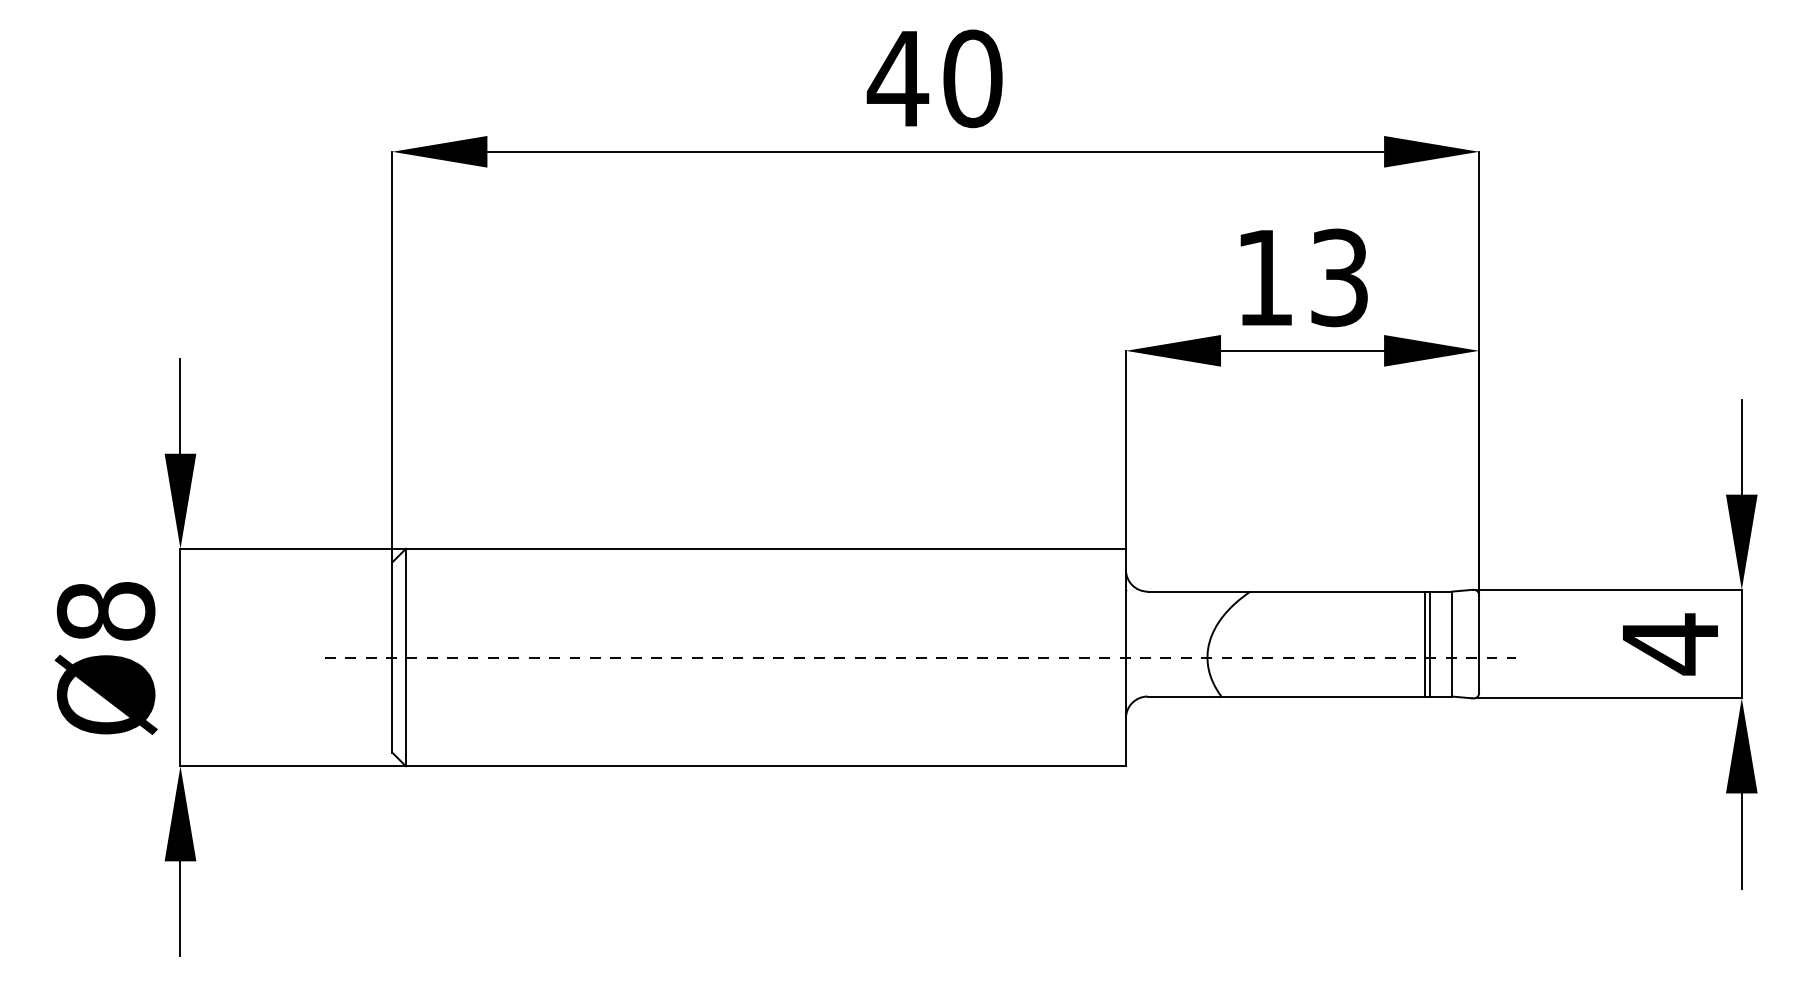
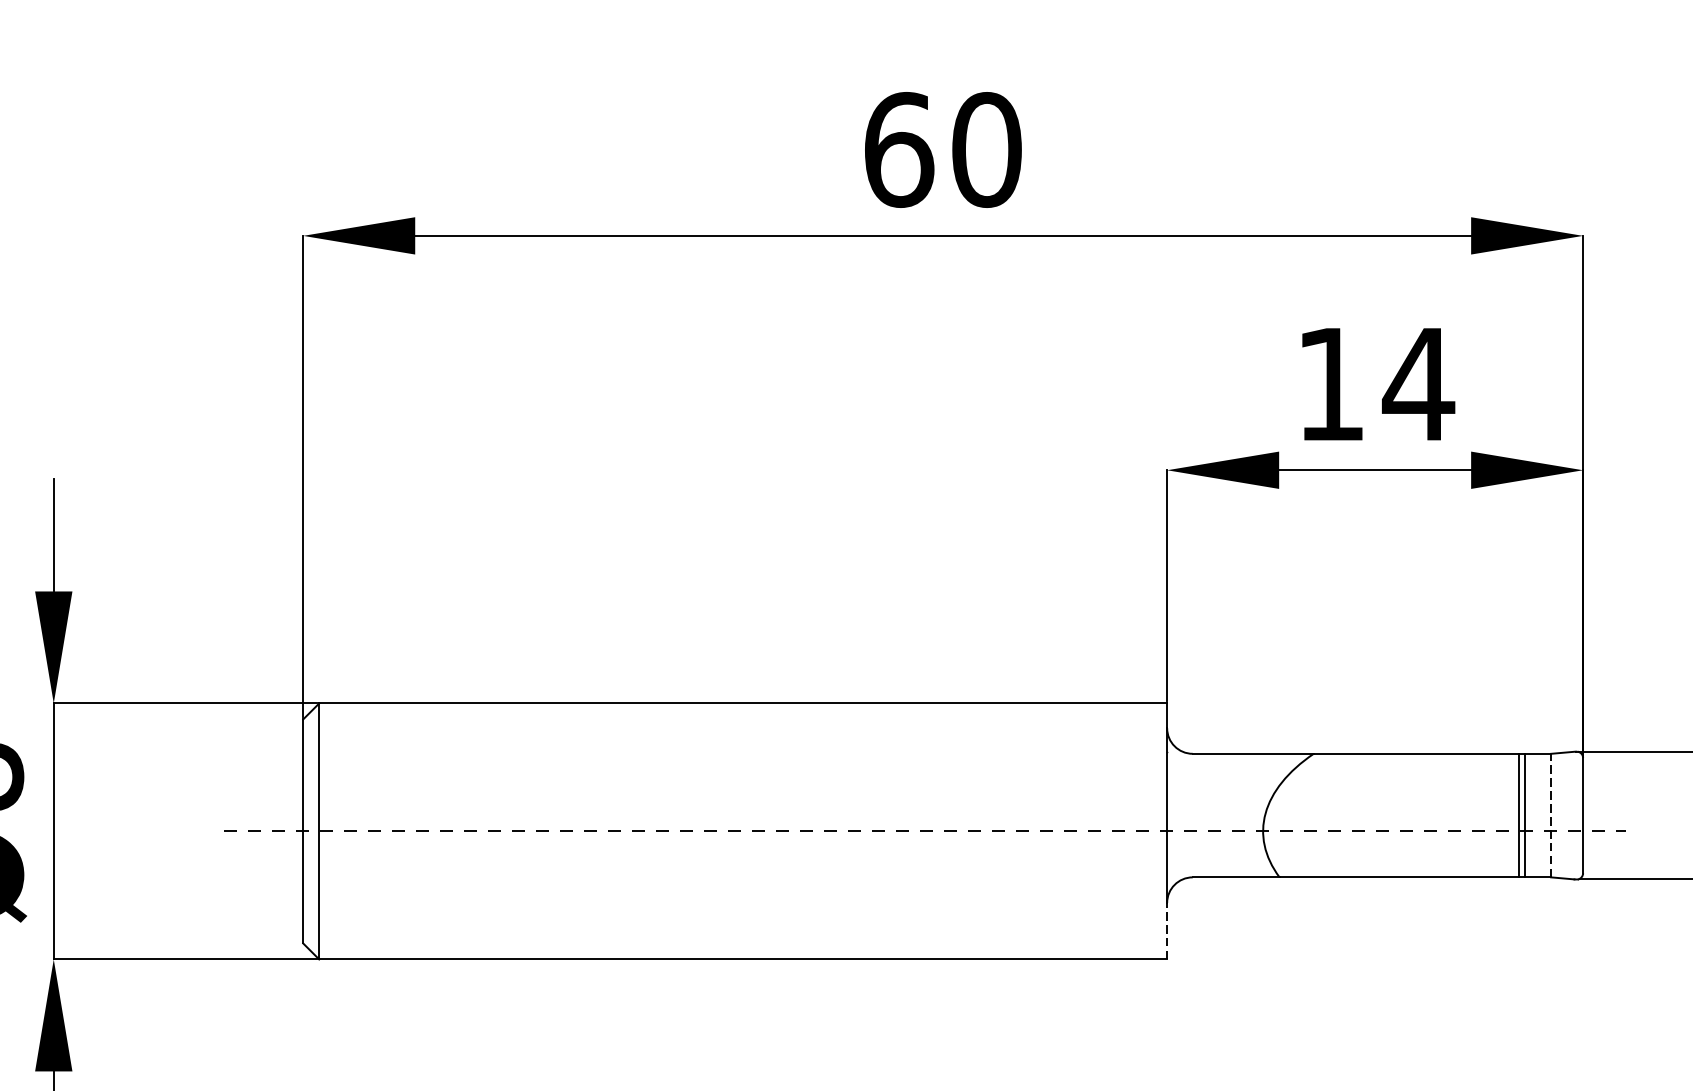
text: (897, 78) -> (898, 149), 40 -> 60
text: (1339, 277) -> (1418, 383), 13 -> 14
line: (1451, 643) -> (1550, 814), solid -> dashed
line: (1125, 742) -> (1166, 931), solid -> dashed

